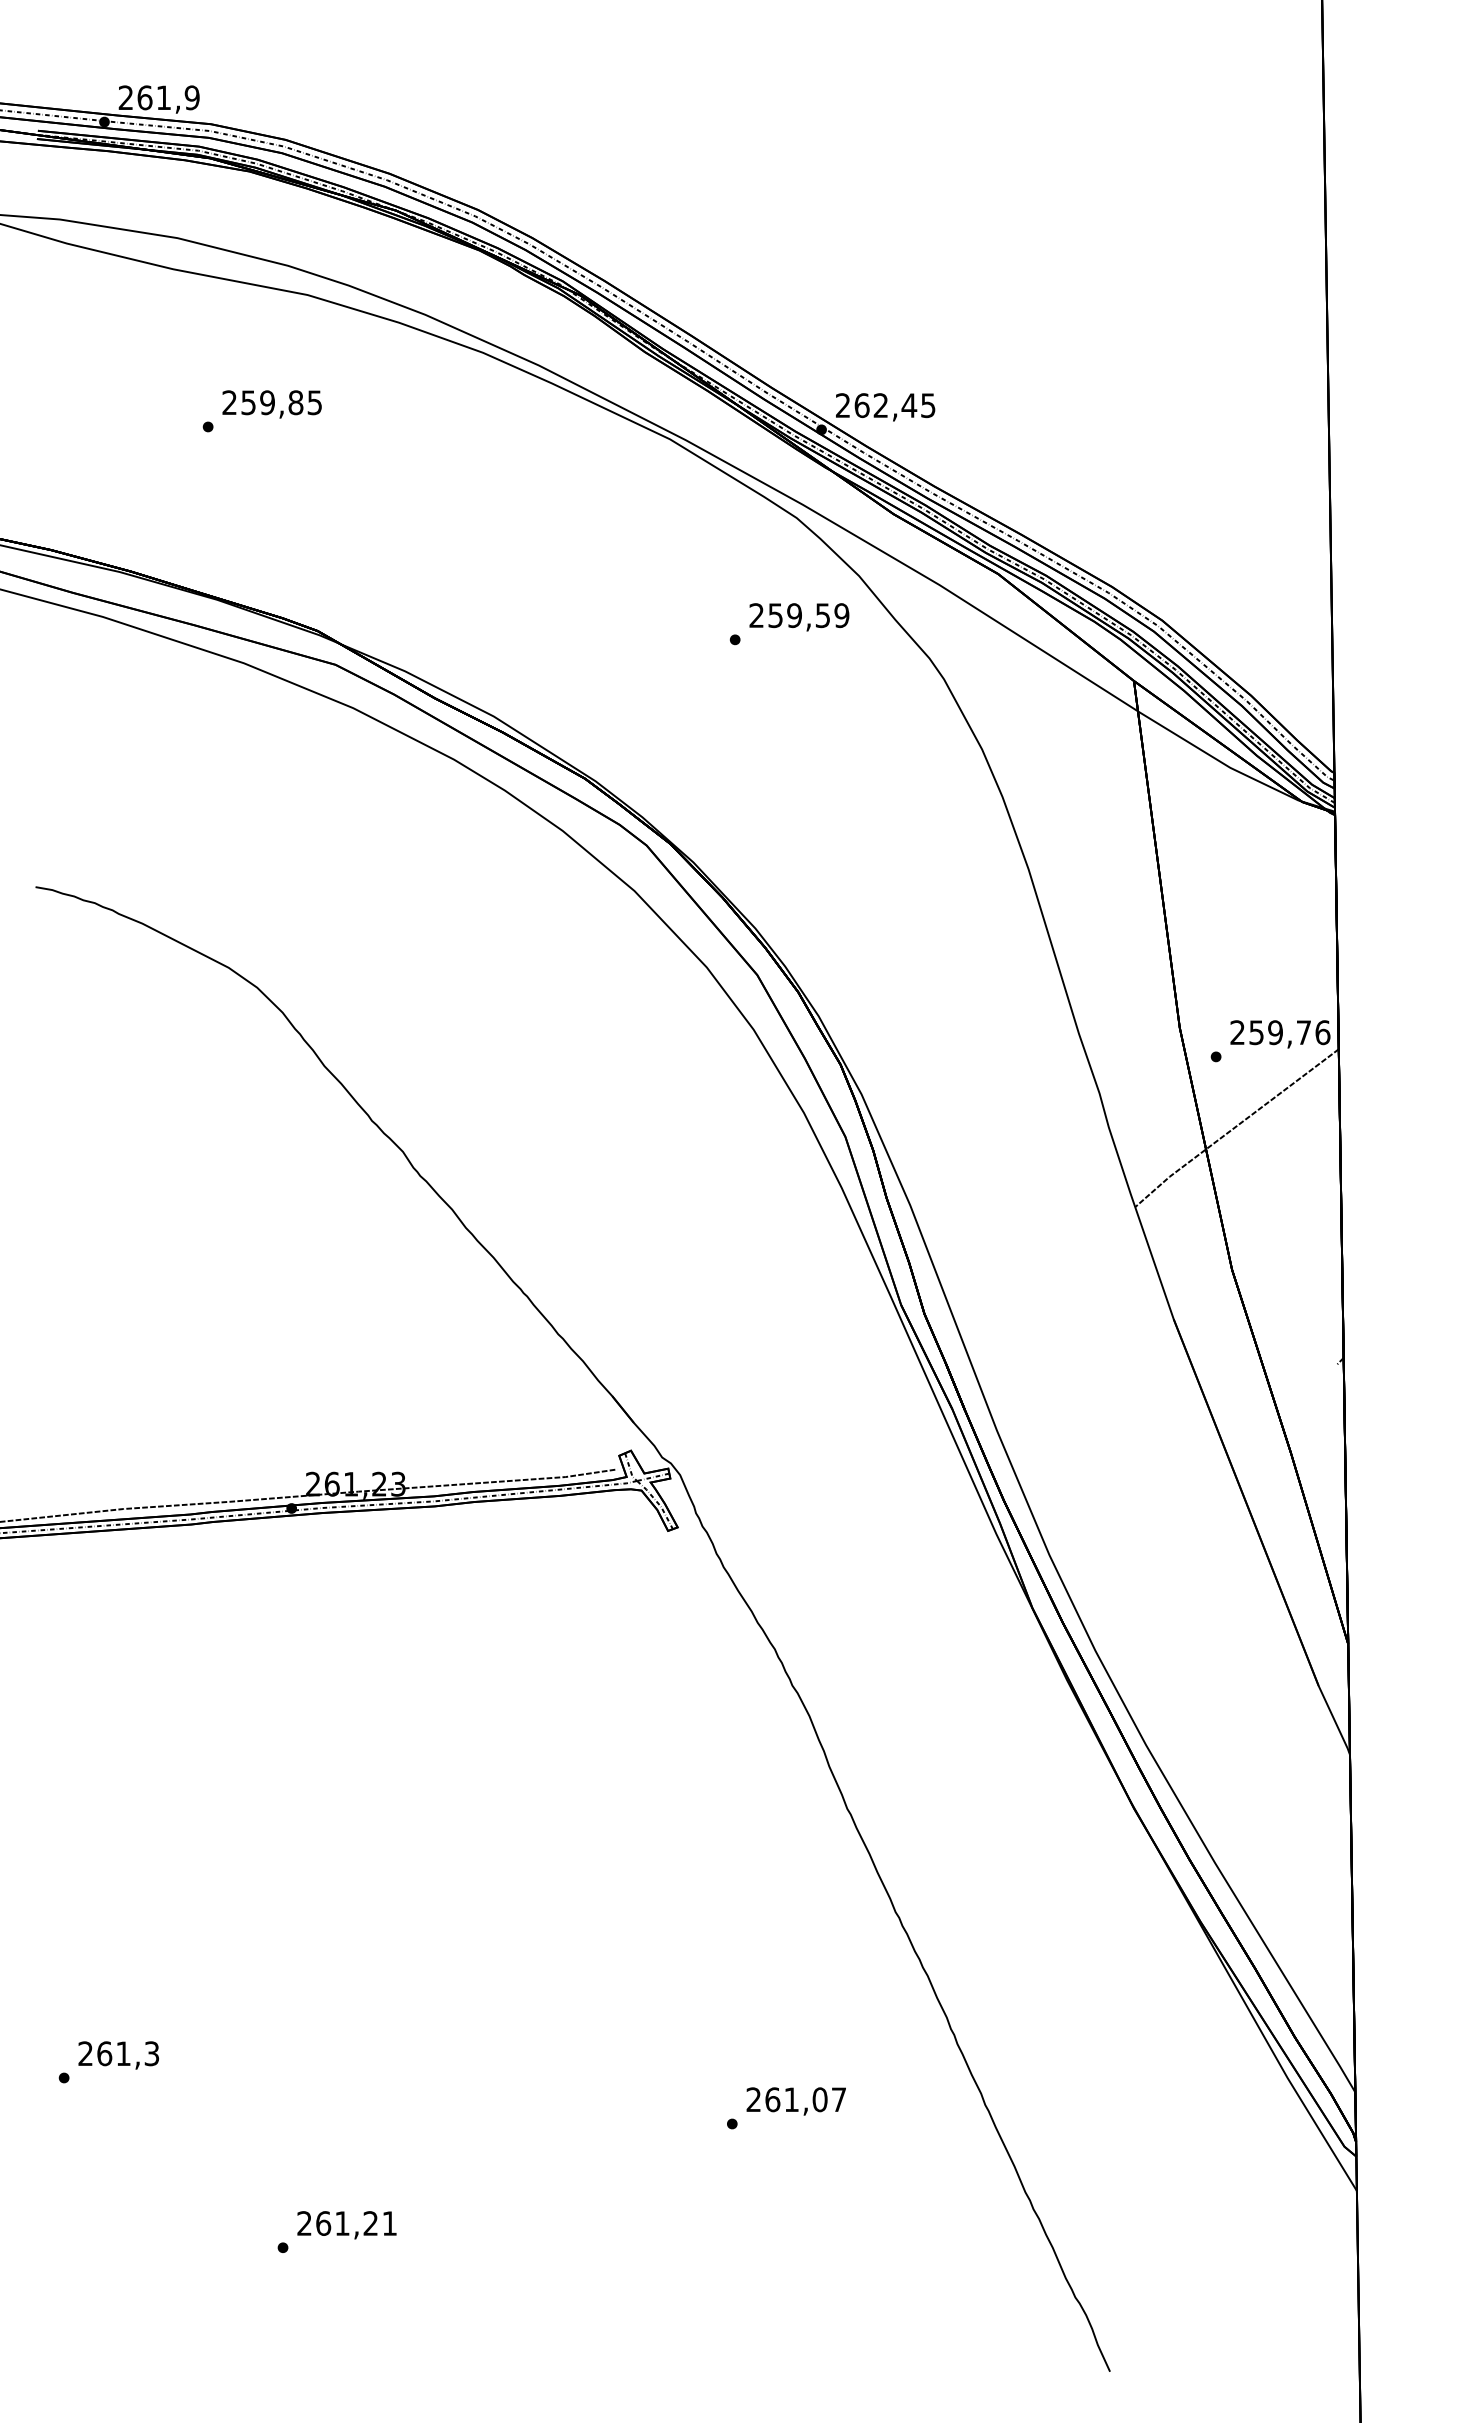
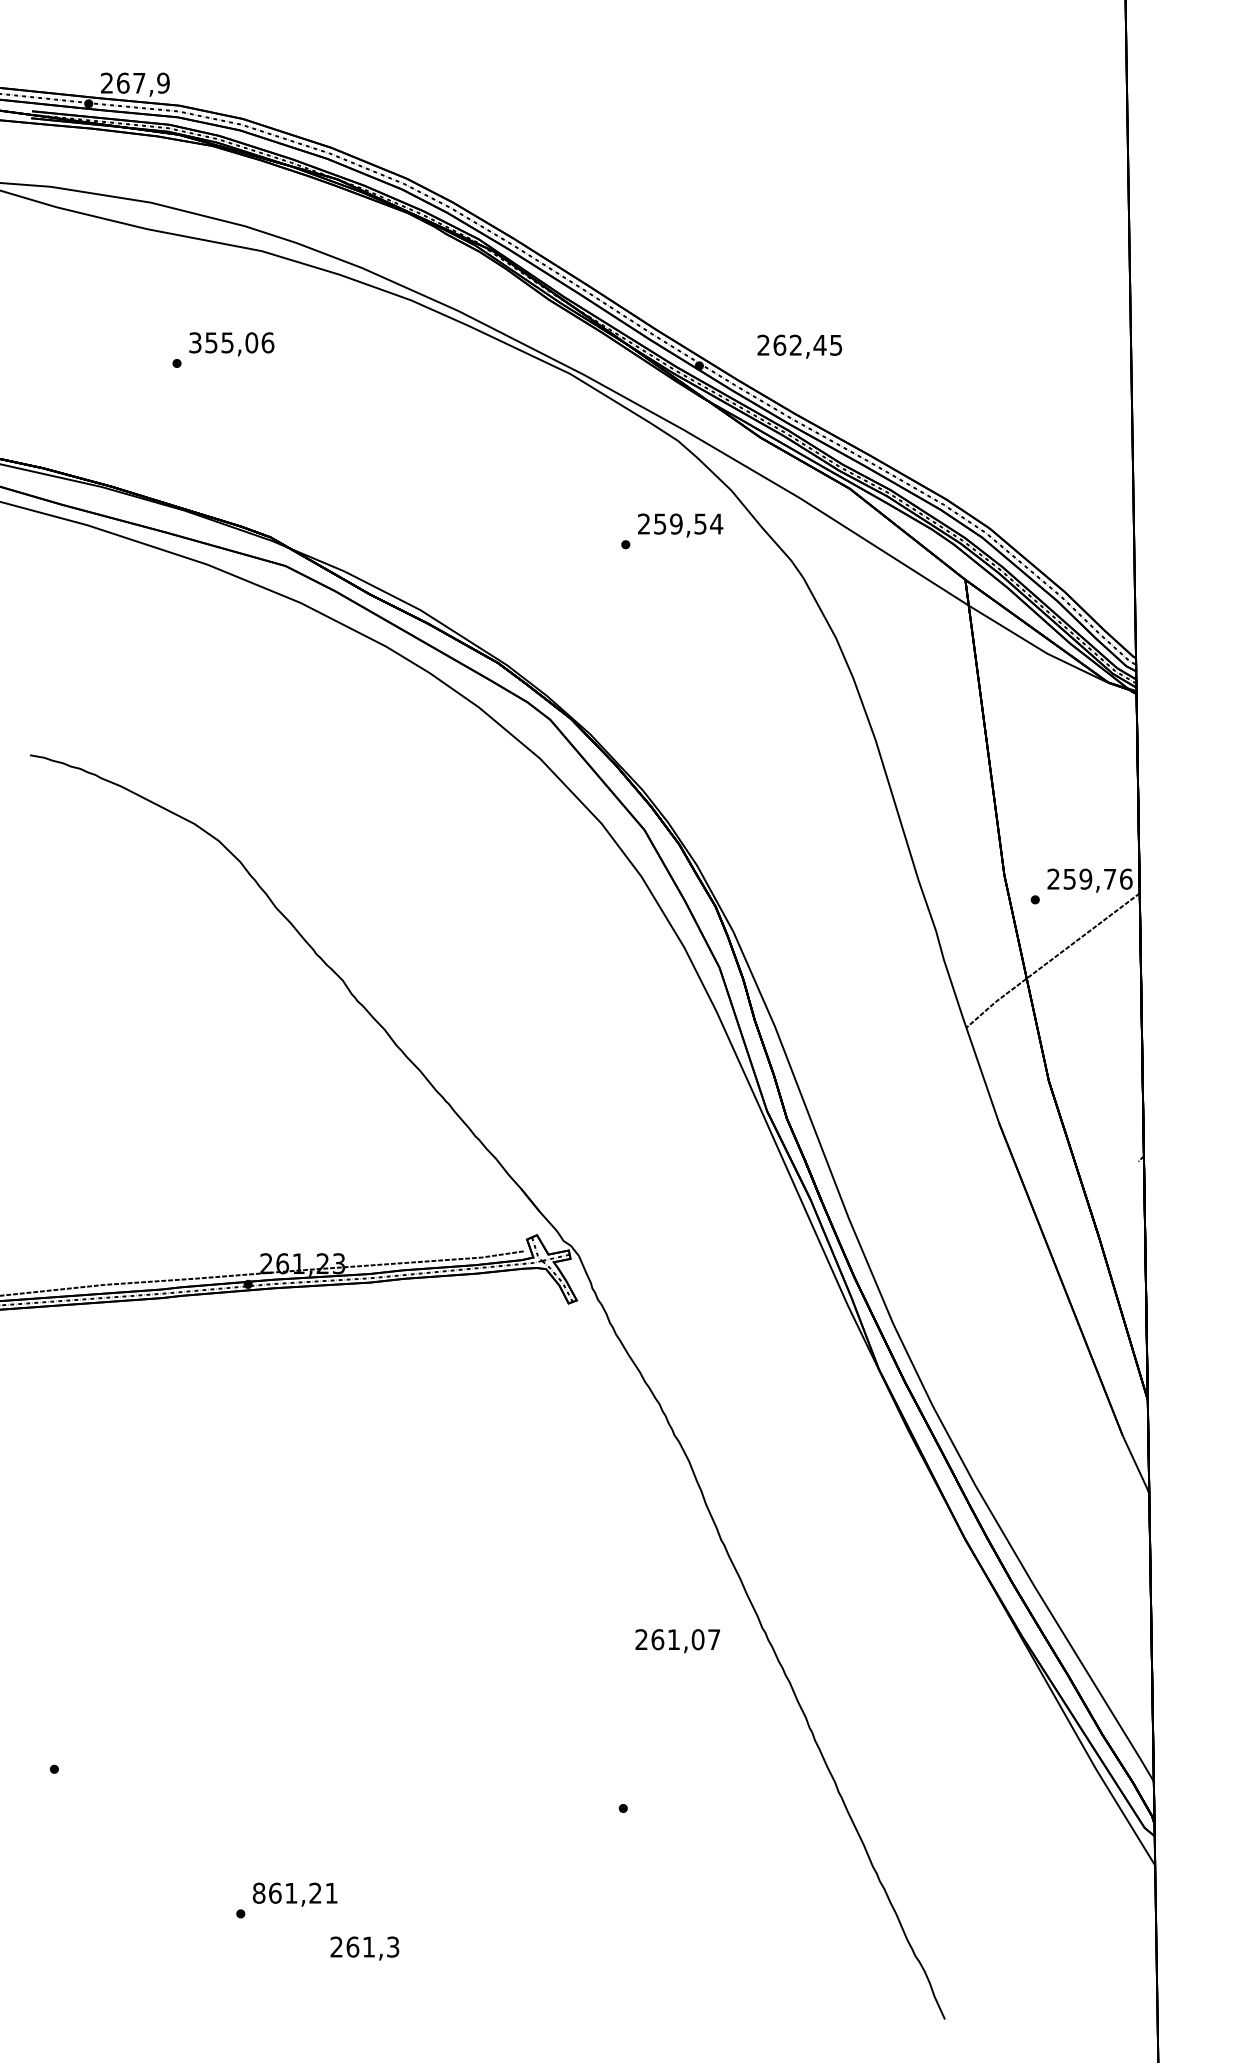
text: (163, 97) -> (138, 82), 261,9 -> 267,9
text: (272, 402) -> (231, 342), 259,85 -> 355,06
text: (885, 407) -> (799, 346), moved
text: (841, 615) -> (716, 524), 259,59 -> 259,54
text: (118, 2055) -> (364, 1948), moved
text: (795, 2101) -> (677, 1641), moved
text: (304, 2223) -> (259, 1893), 261,21 -> 861,21

